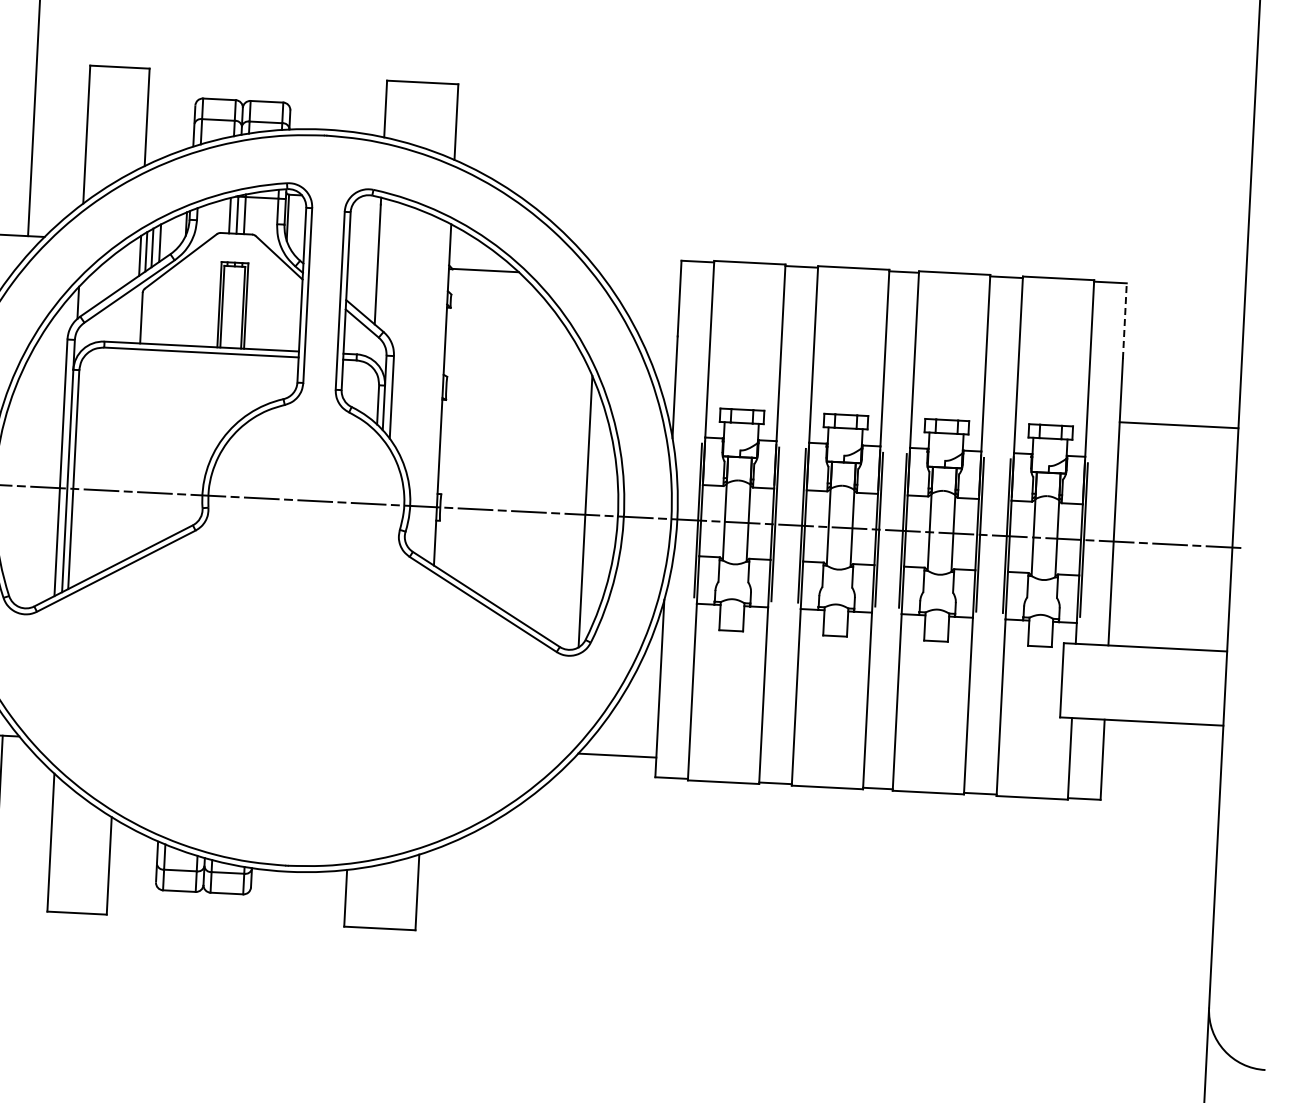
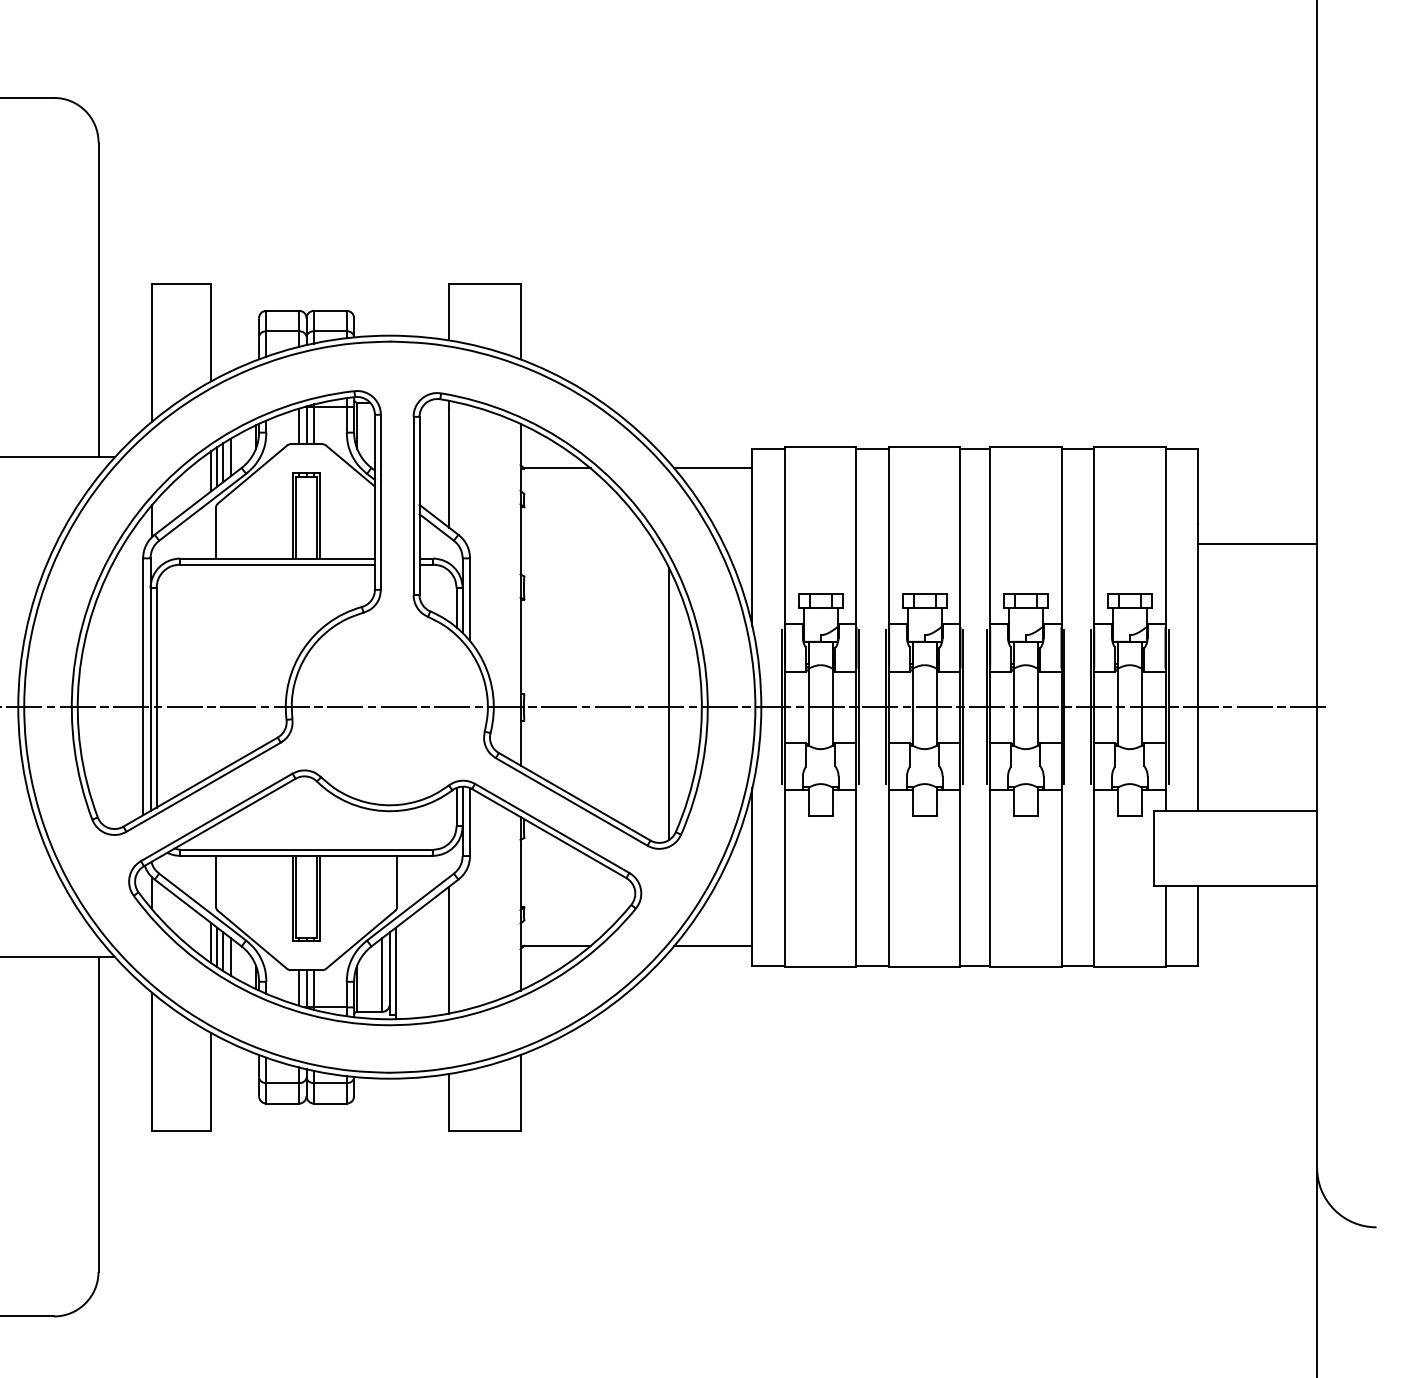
line: (641, 278) -> (713, 468), added
line: (1125, 321) -> (1198, 486), dashed -> solid
line: (1178, 425) -> (1257, 543), moved
part: (292, 690) -> (385, 897), added

